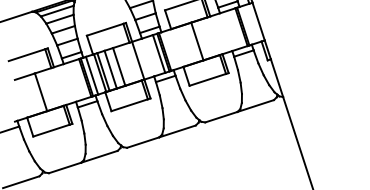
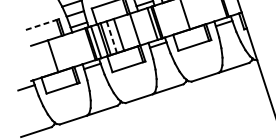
line: (27, 55) -> (41, 25), solid -> dashed
line: (110, 69) -> (111, 37), solid -> dashed

